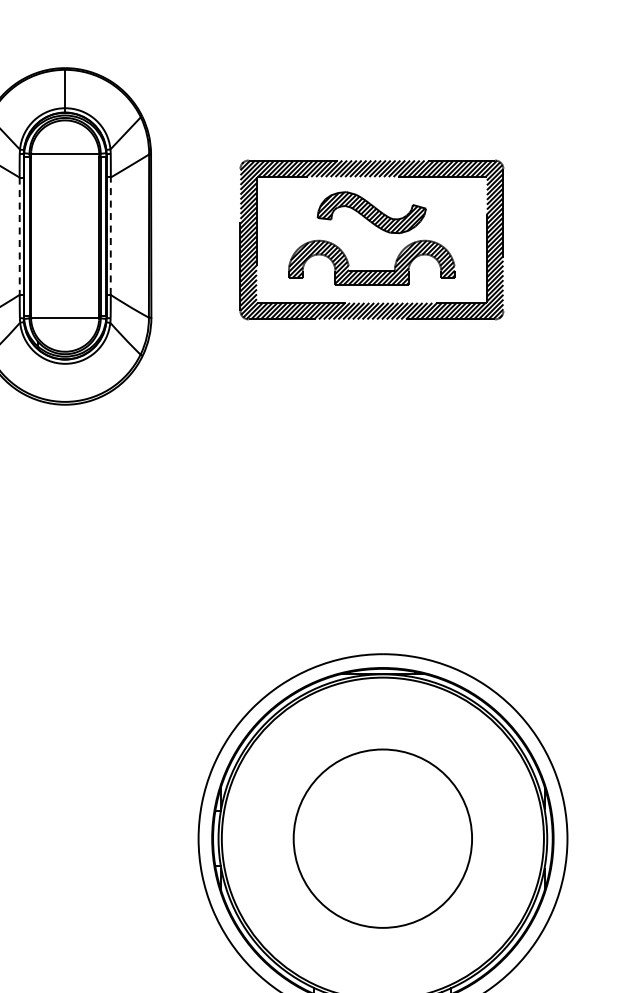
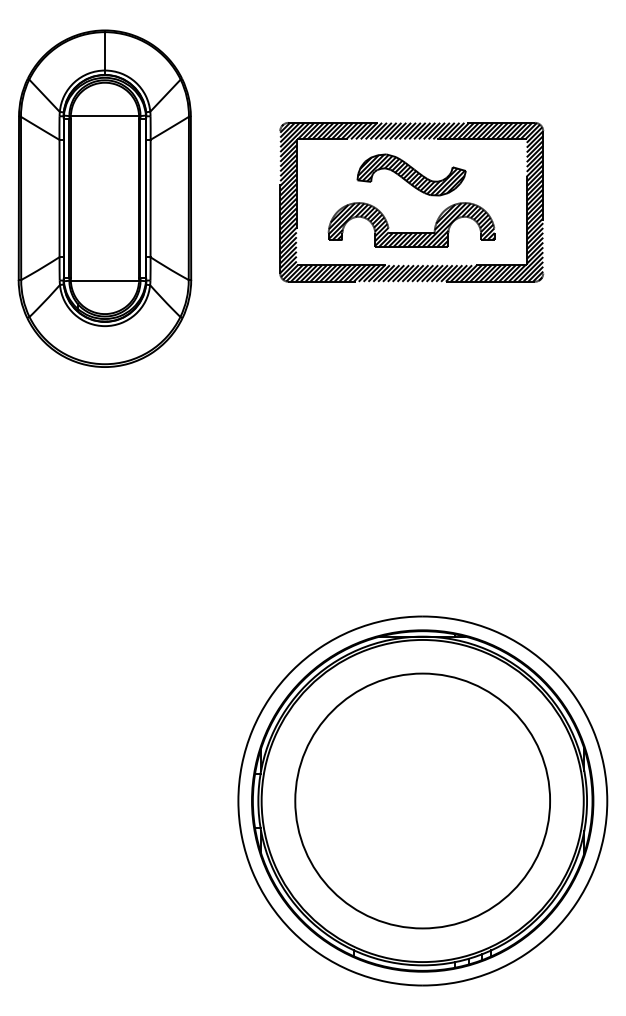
line: (19, 236) -> (59, 198), dashed -> solid
line: (110, 236) -> (150, 198), dashed -> solid
circle: (382, 838) -> (422, 800), size x1.43

